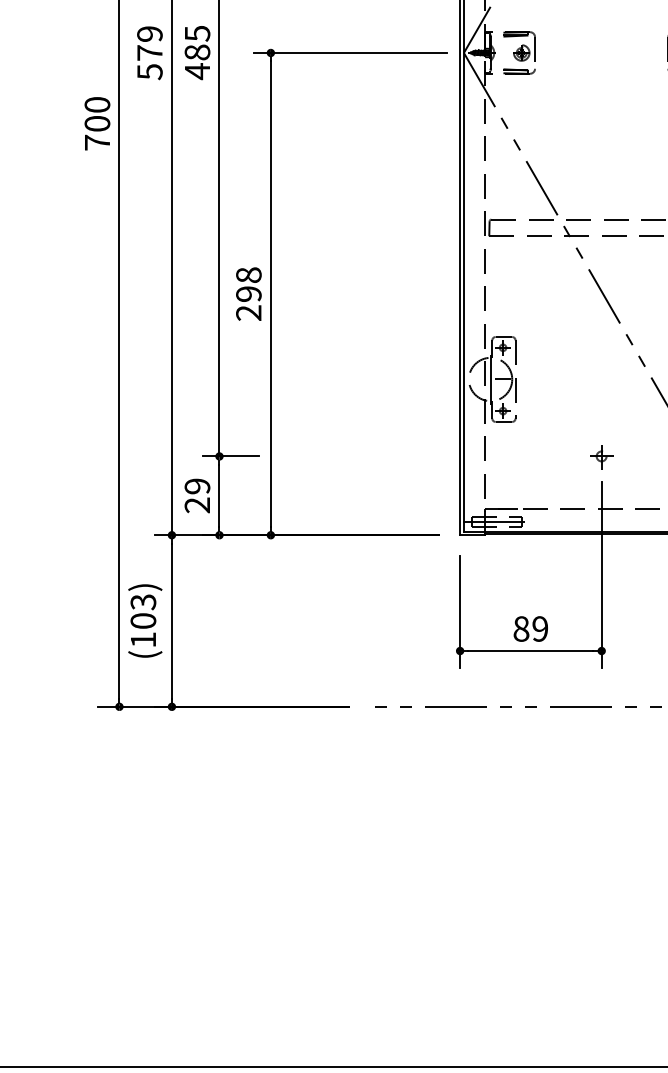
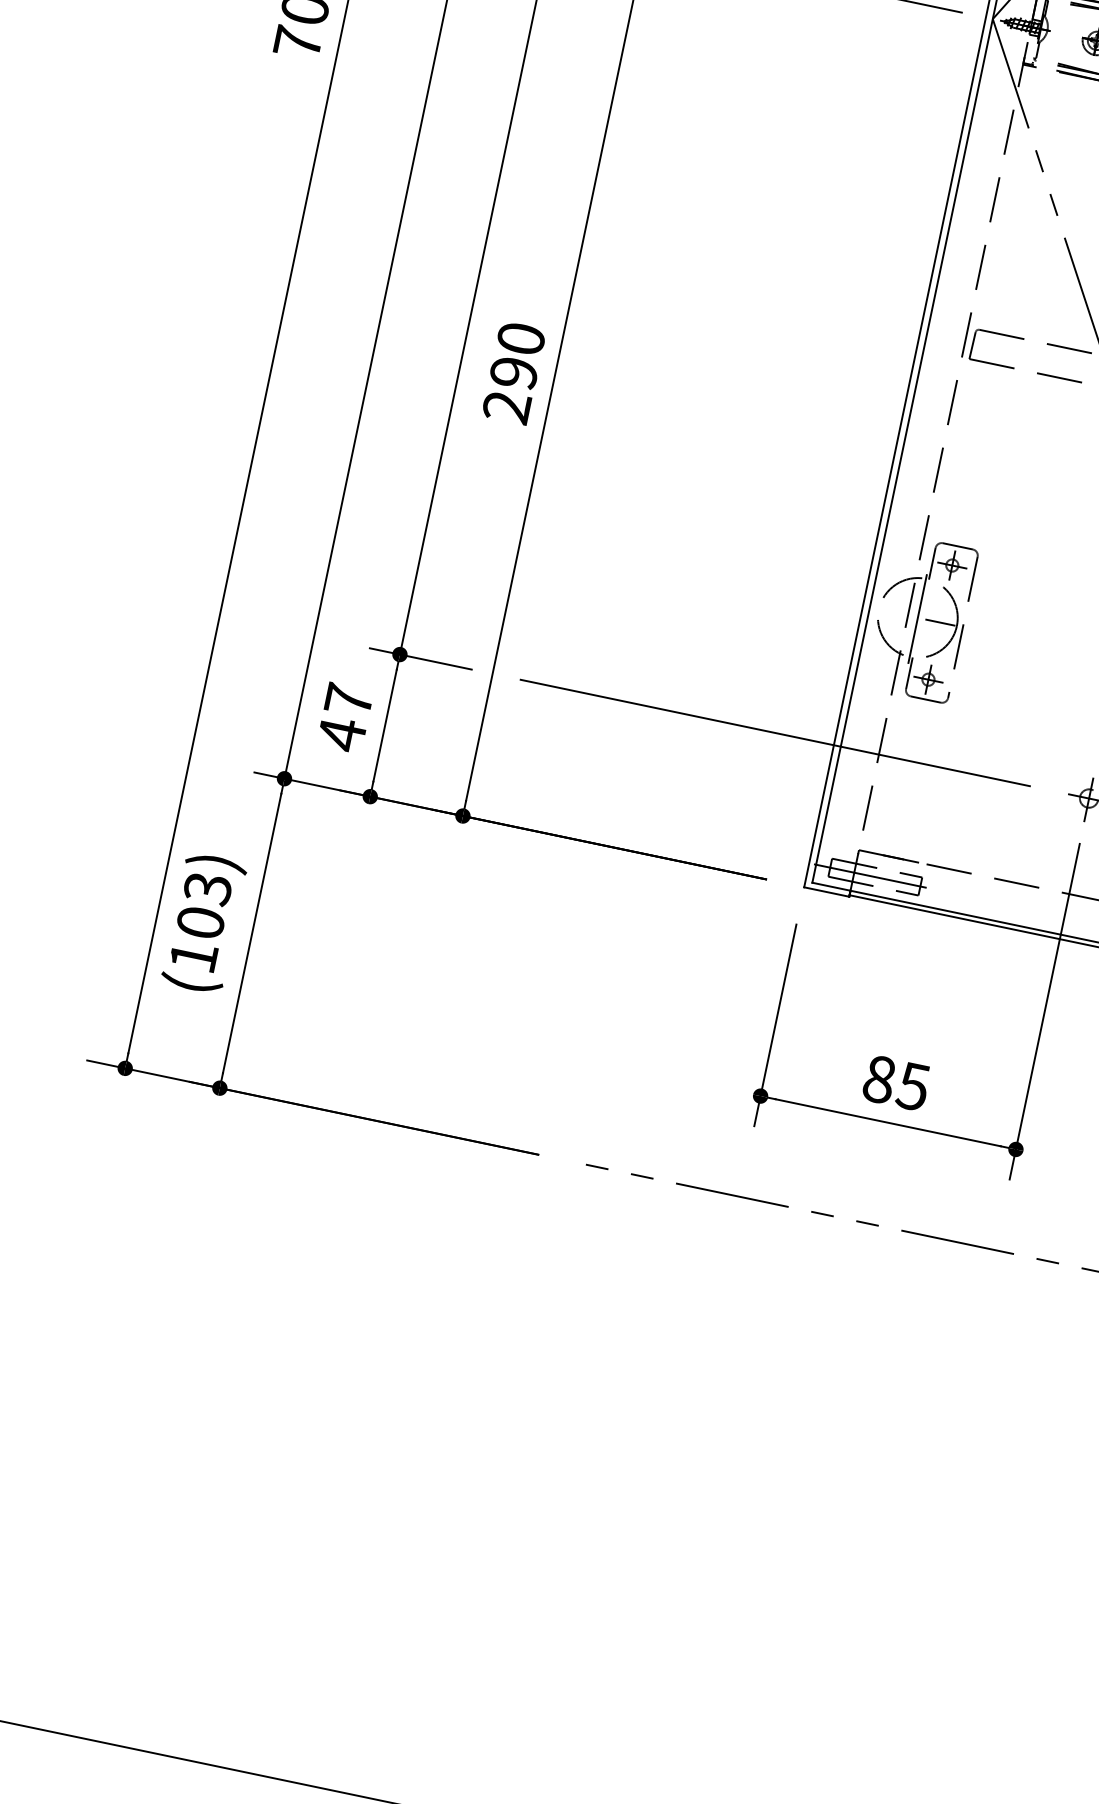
text: (248, 274) -> (520, 337), 298 -> 290
line: (427, 456) -> (775, 733), added
text: (197, 495) -> (345, 716), 29 -> 47
text: (540, 628) -> (914, 1085), 89 -> 85

